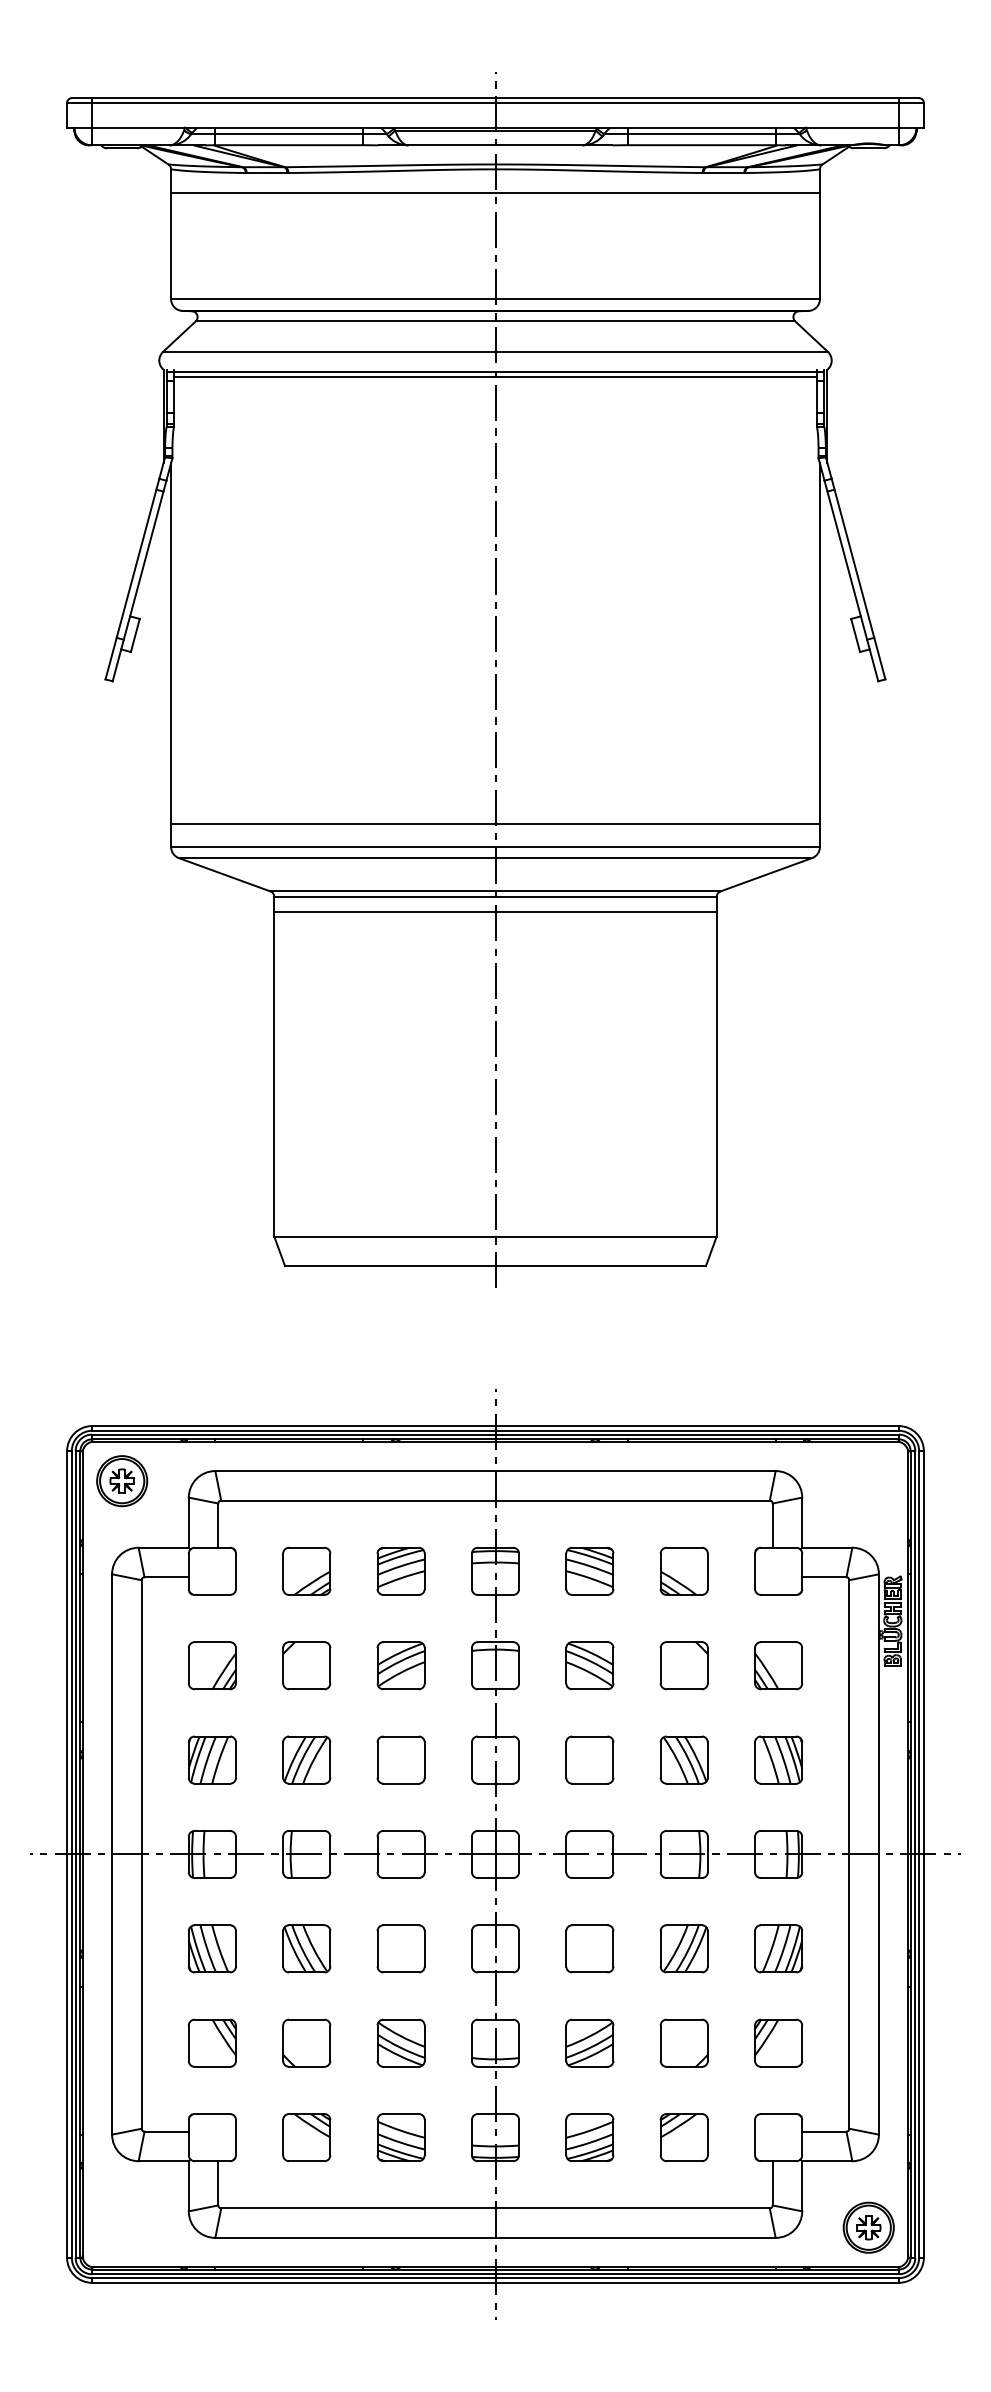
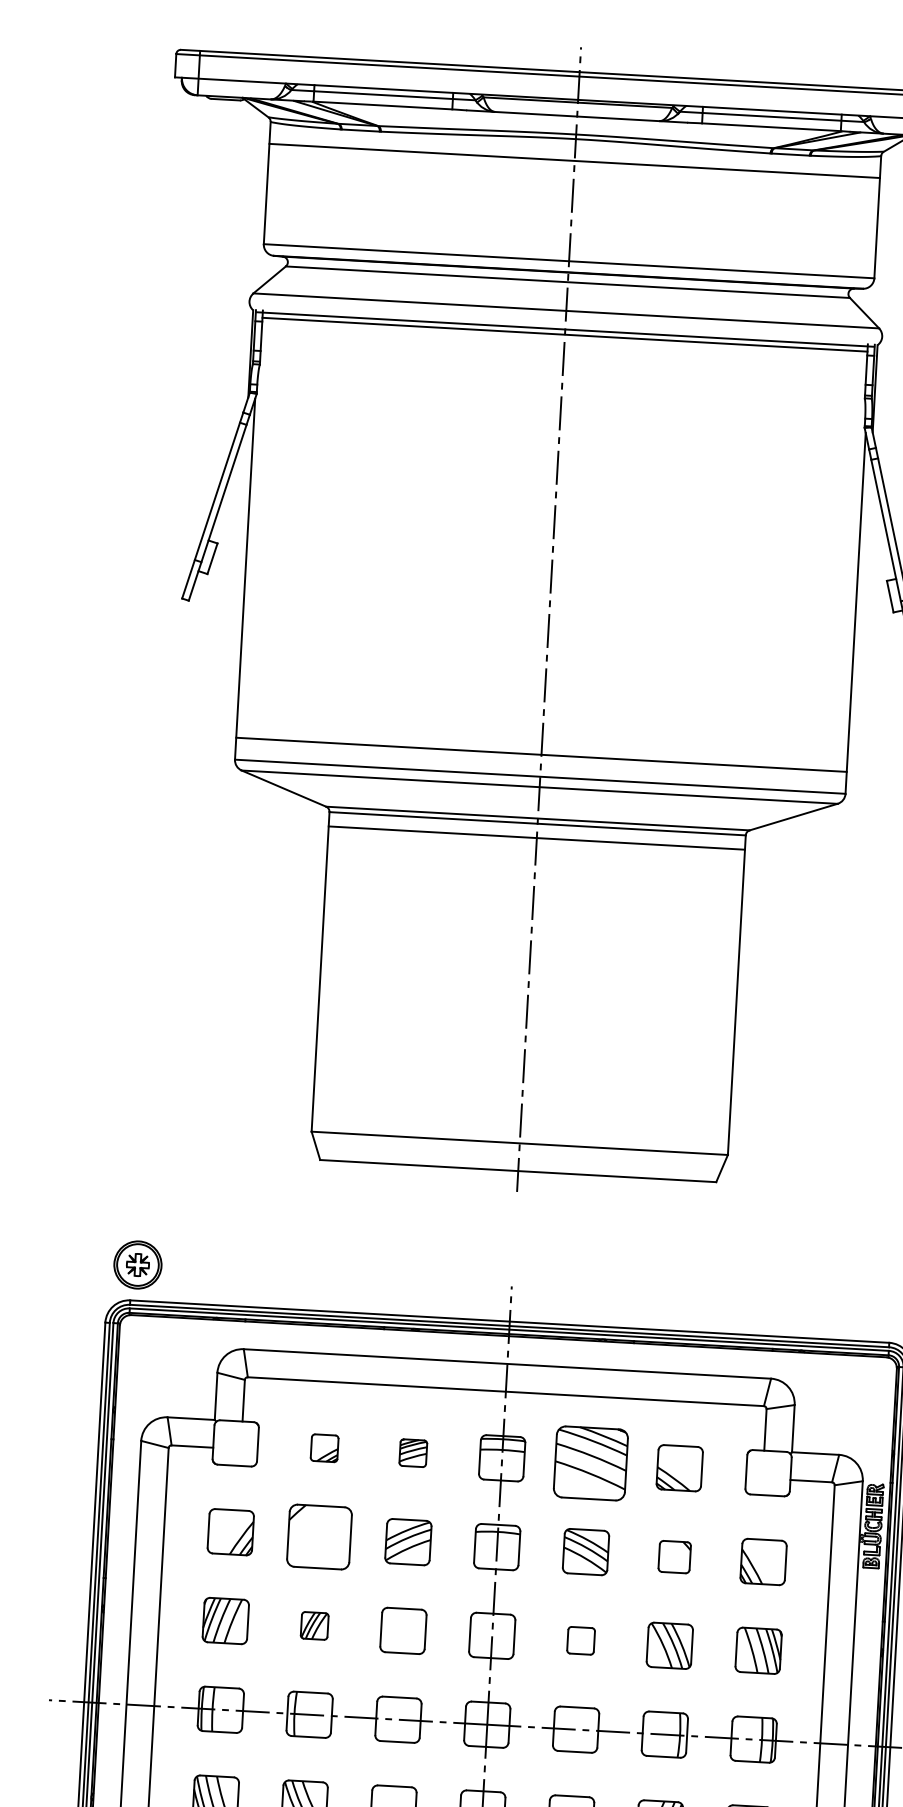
part: (122, 1481) -> (138, 1265), moved
part: (306, 1570) -> (324, 1447), size x0.6
part: (400, 1570) -> (412, 1452), size x0.6
part: (589, 1570) -> (590, 1462), size x1.6
part: (306, 1665) -> (319, 1536), size x1.4
part: (683, 1665) -> (674, 1556), size x0.7
part: (306, 1759) -> (314, 1625), size x0.6
part: (589, 1759) -> (580, 1640), size x0.6

